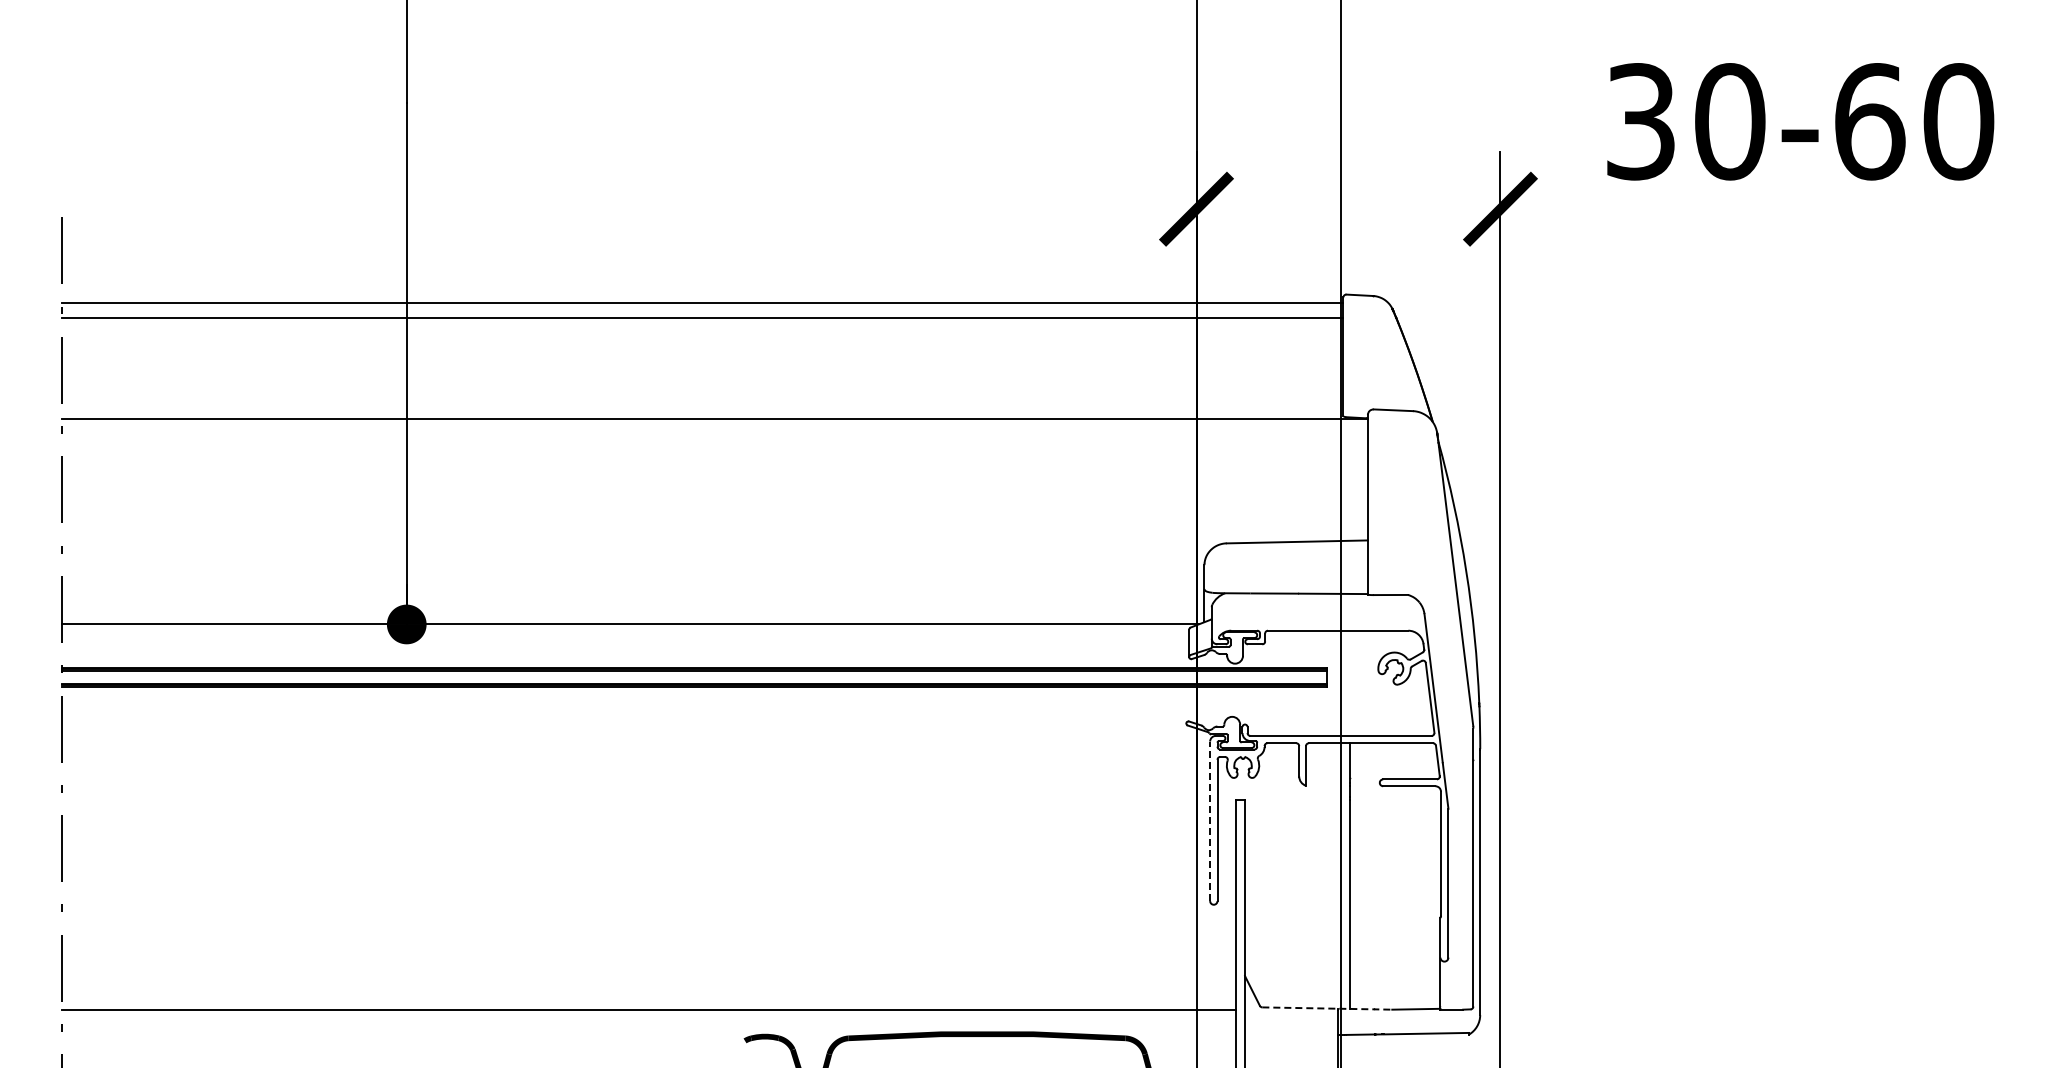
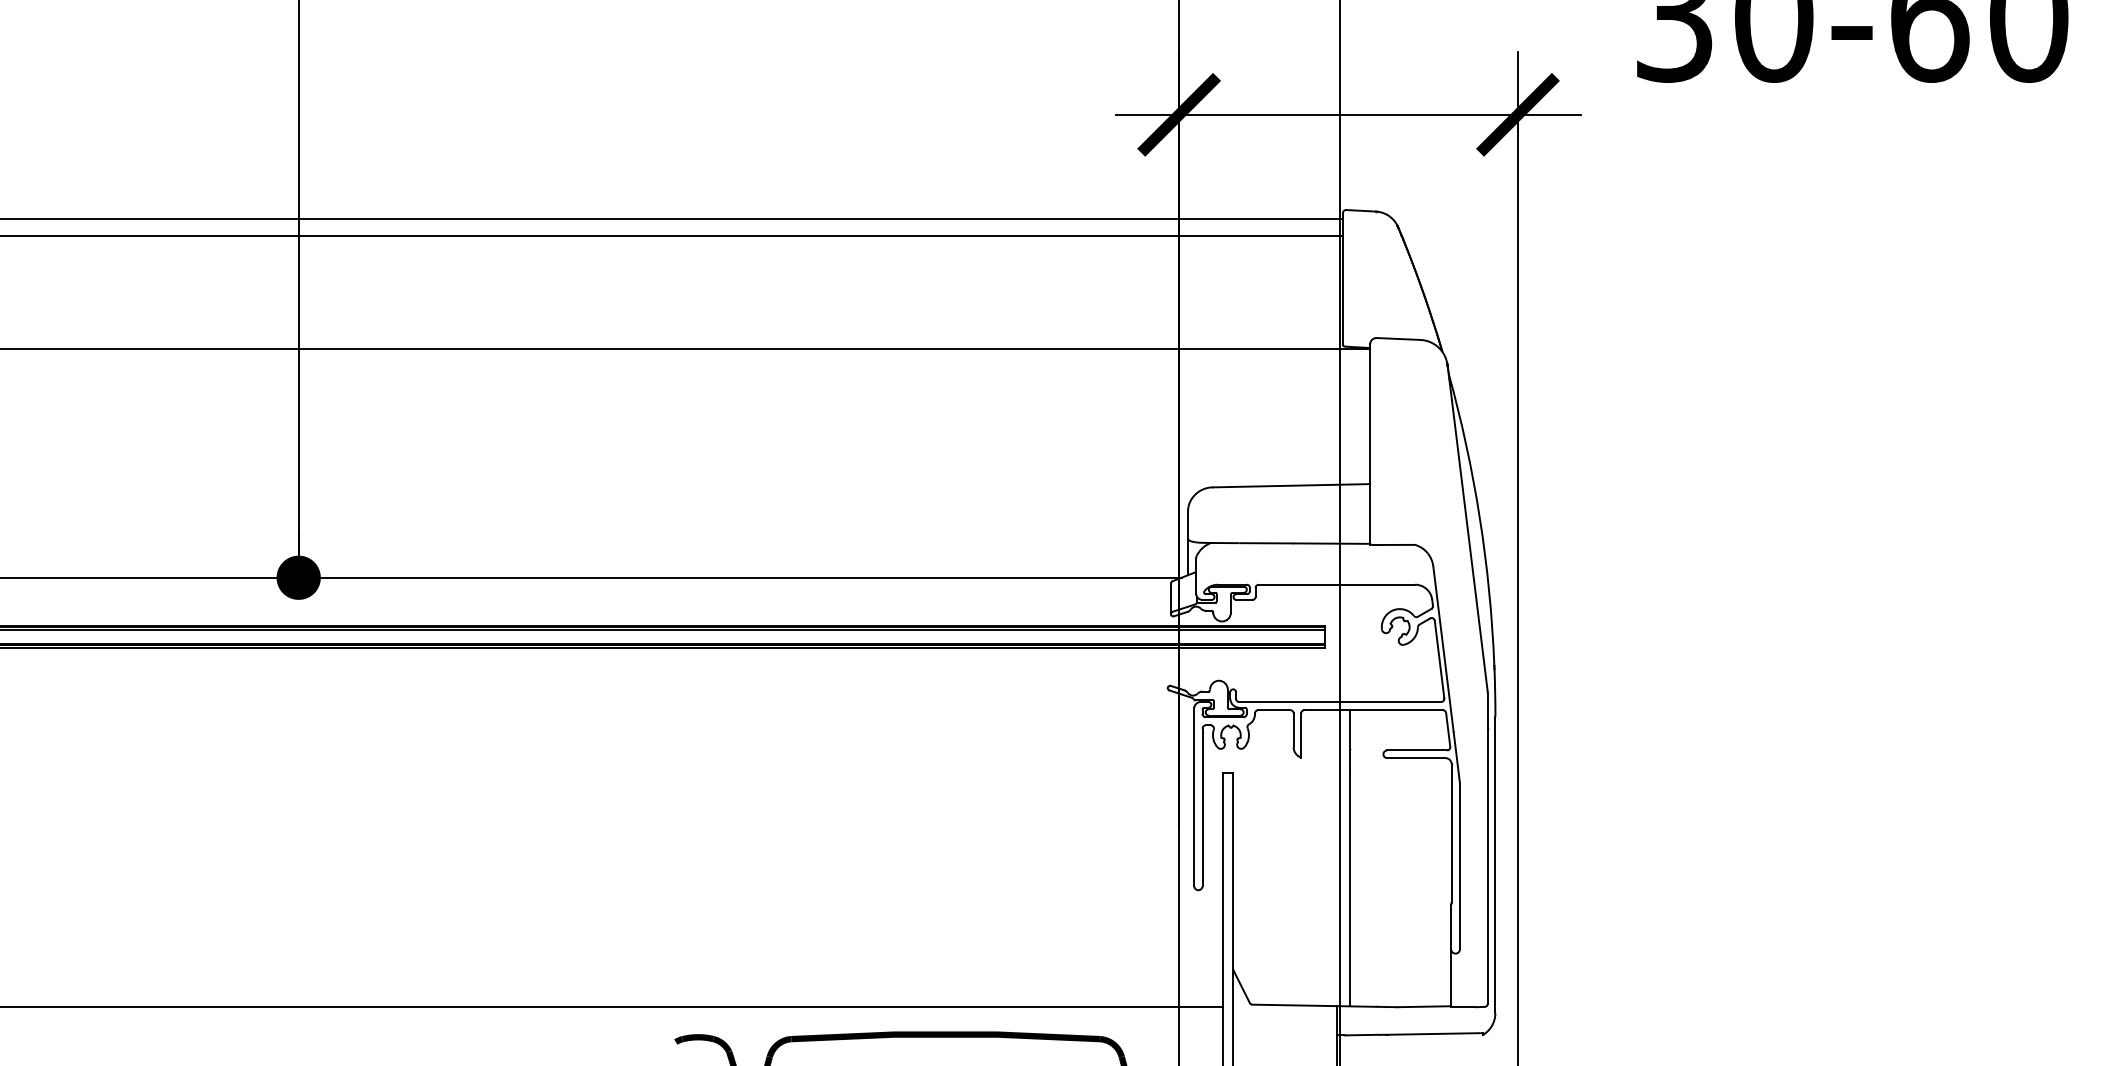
line: (1348, 209) -> (1348, 115), added
line: (1210, 821) -> (1194, 797), dashed -> solid
line: (1327, 1008) -> (1325, 1005), dashed -> solid

